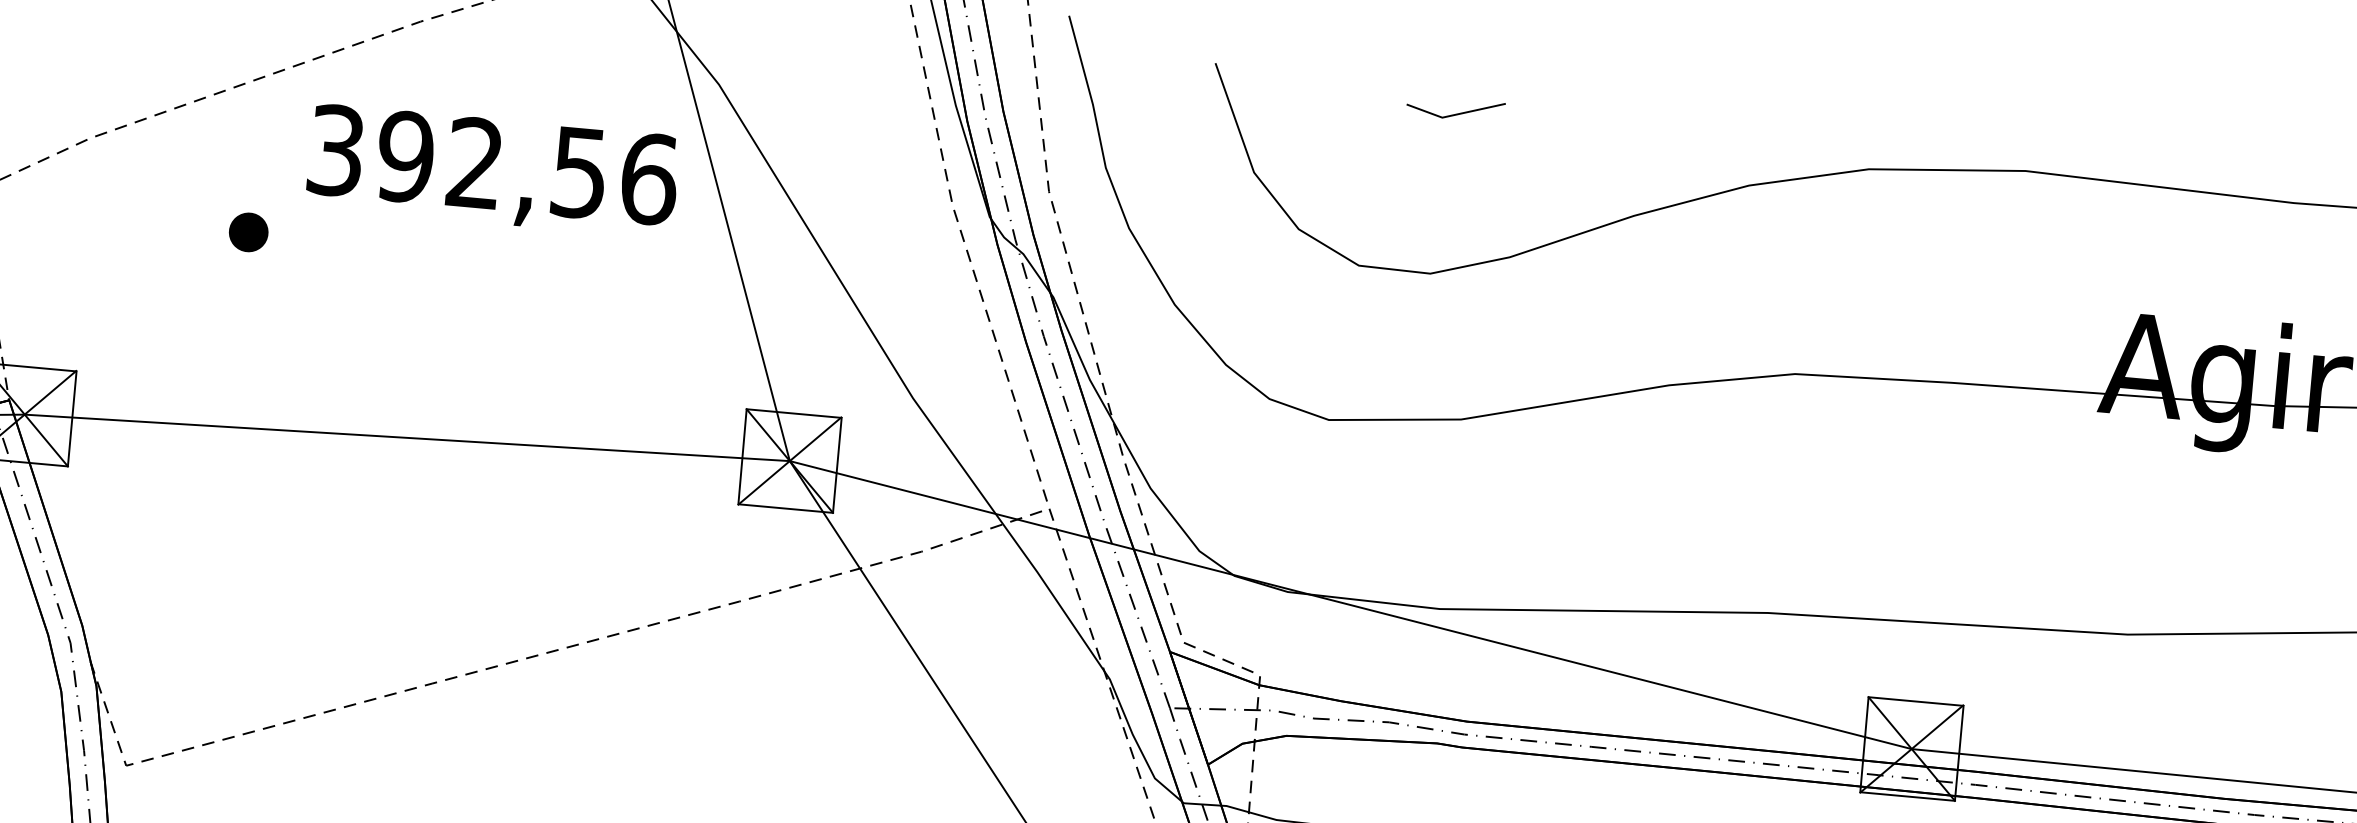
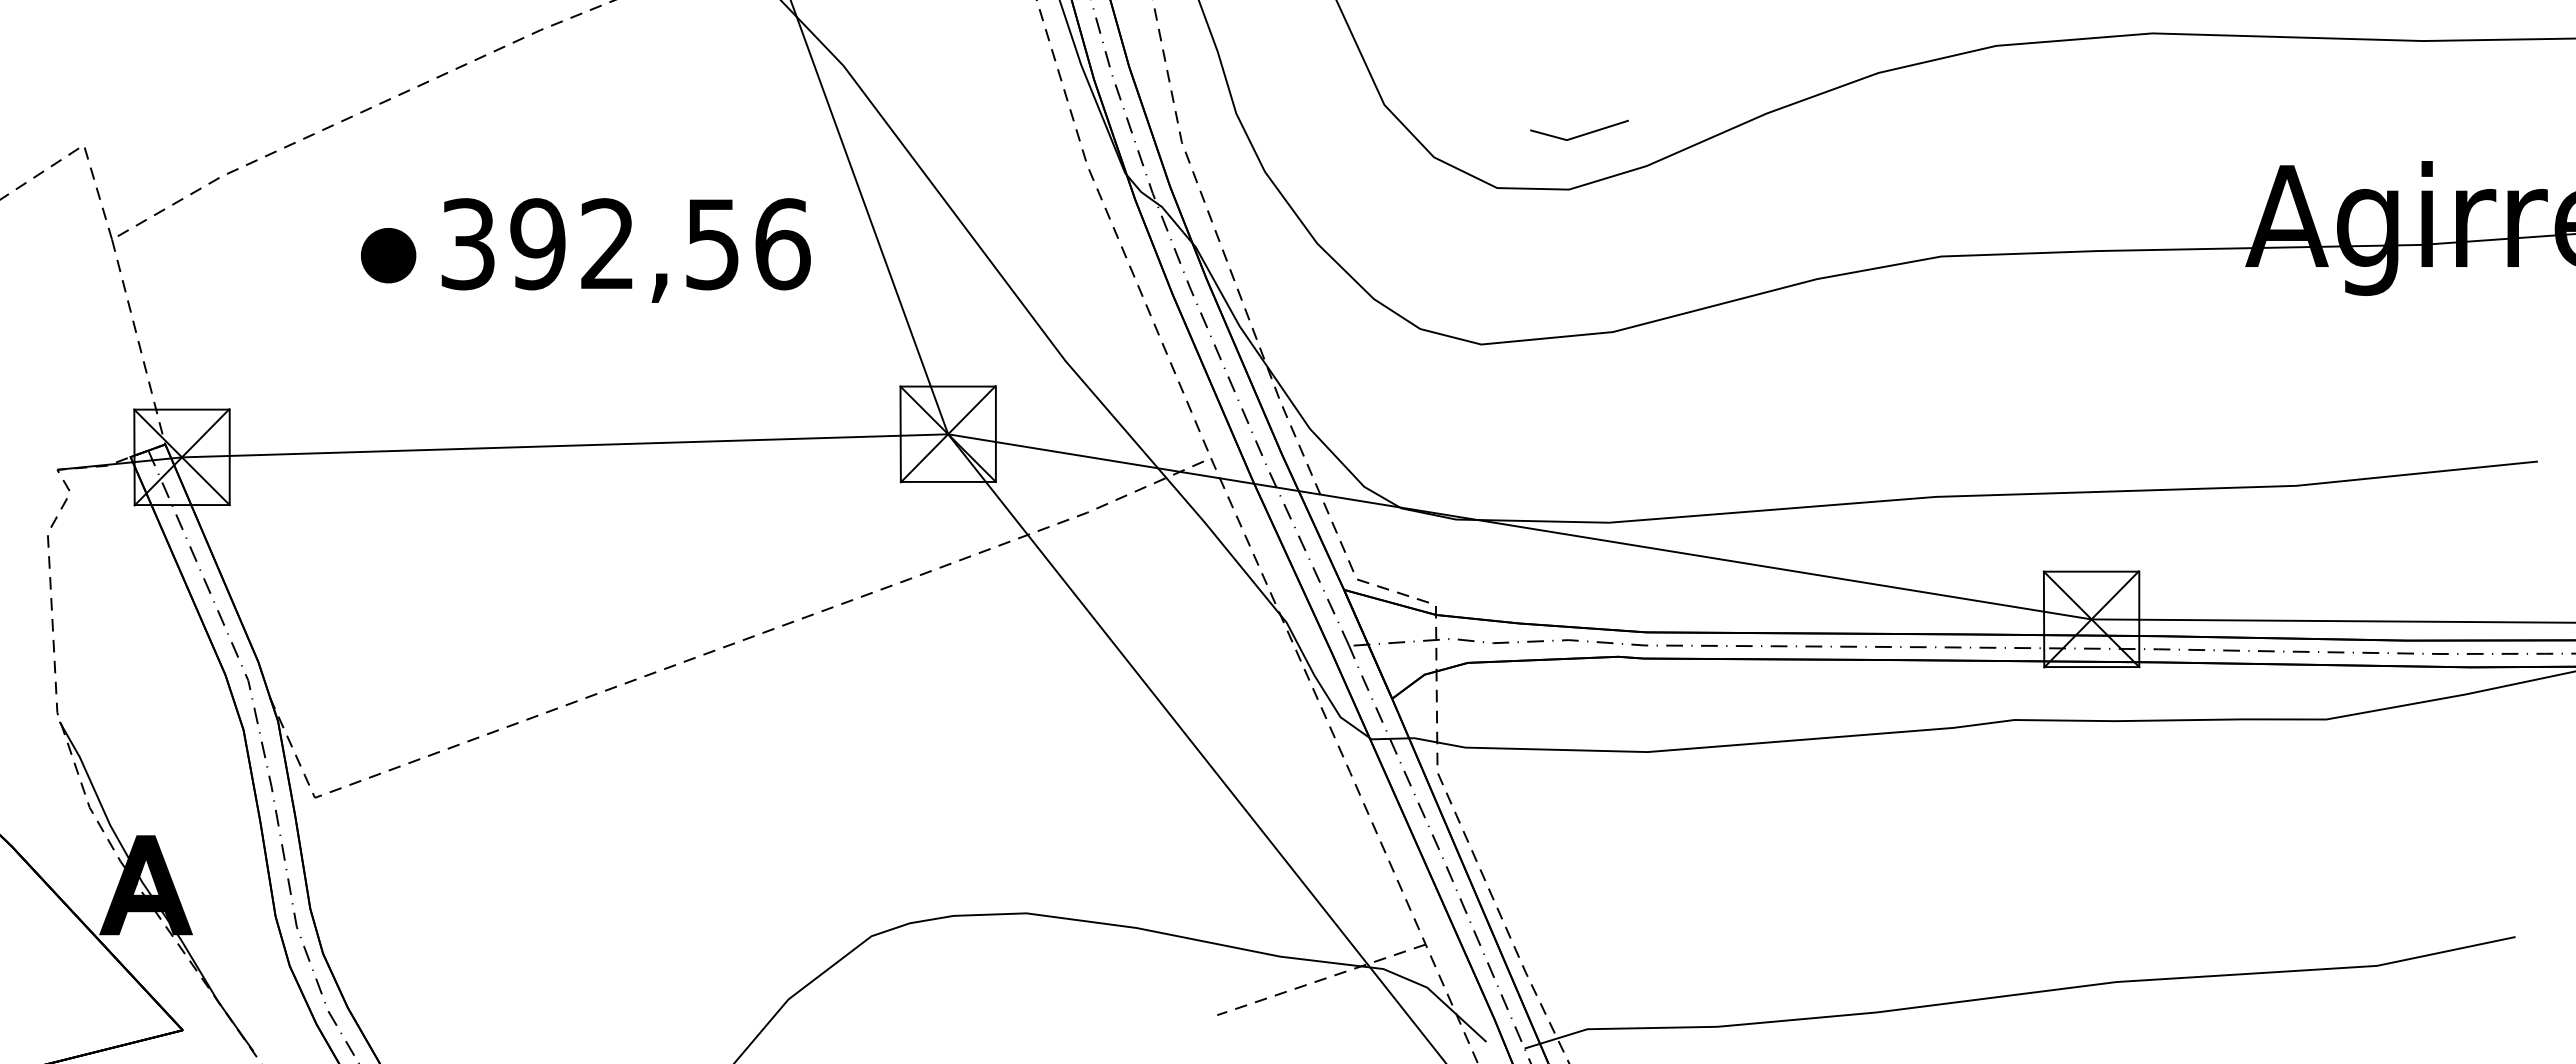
line: (1456, 113) -> (1580, 134), moved
text: (492, 171) -> (625, 250), moved
part: (248, 232) -> (388, 255), size x1.4

